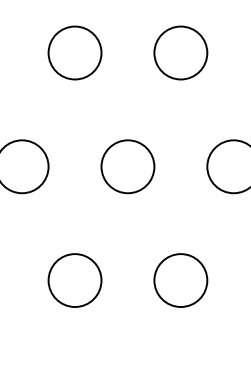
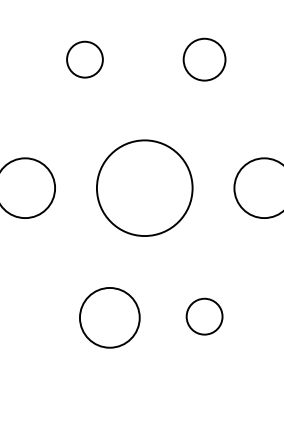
circle: (74, 52) -> (84, 59), size x0.6
circle: (180, 52) -> (204, 59), size x0.7
circle: (127, 166) -> (144, 187), size x1.6
circle: (74, 280) -> (109, 317), moved
circle: (180, 280) -> (204, 316), size x0.6

